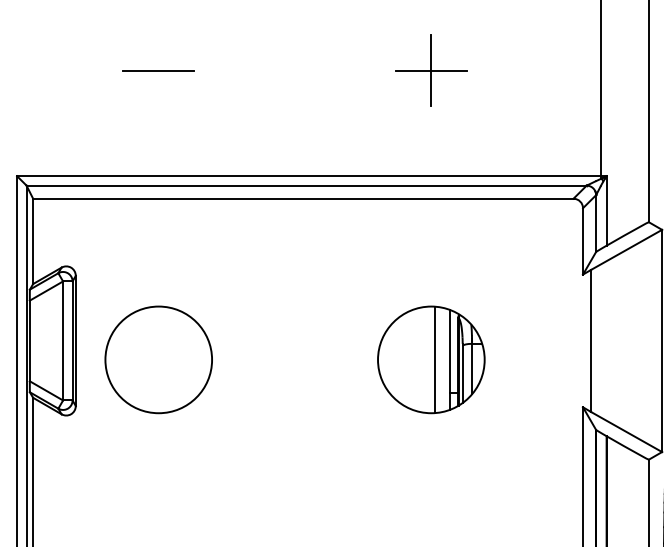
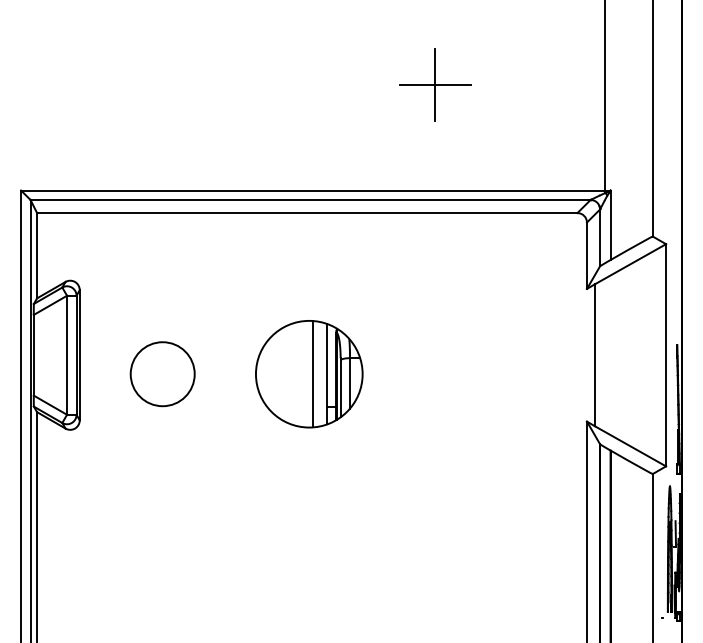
line: (158, 70) -> (162, 84), removed
circle: (158, 359) -> (162, 373), size x0.6
part: (431, 360) -> (309, 374), moved

